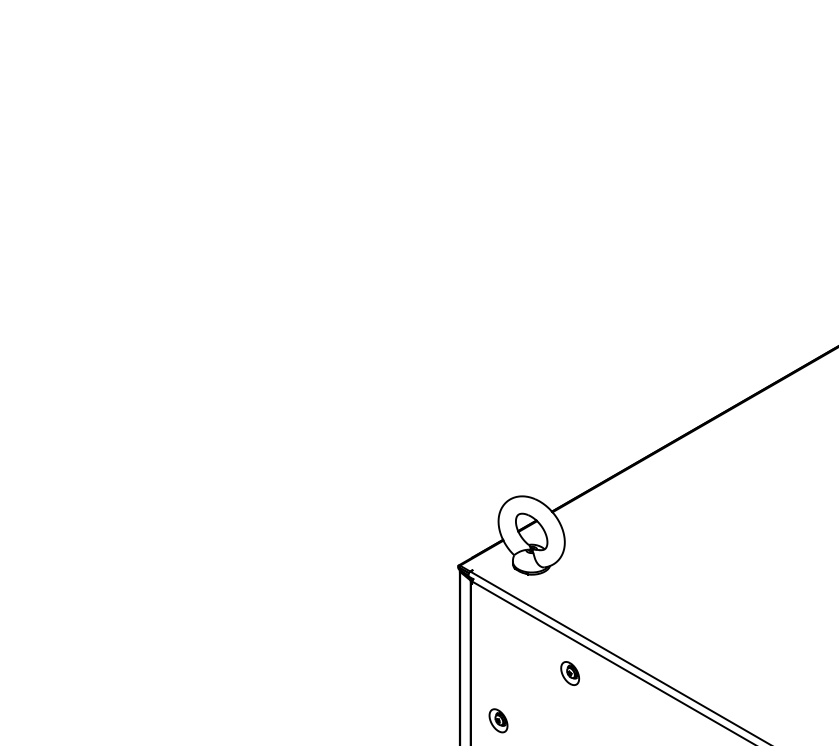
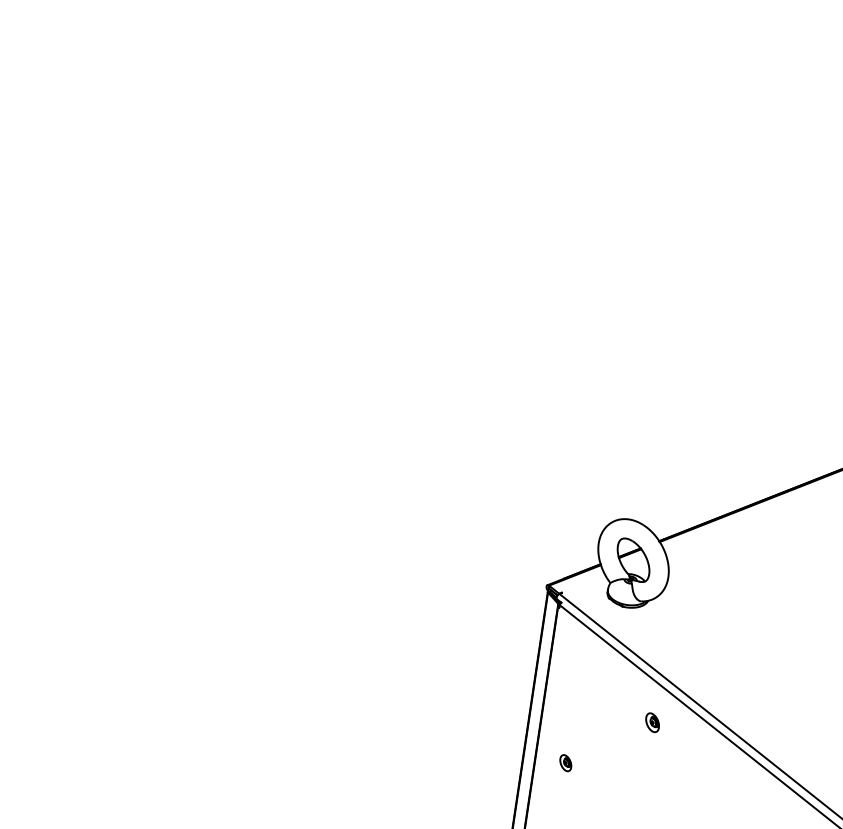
part: (569, 673) -> (651, 722), size x0.7
part: (498, 720) -> (565, 762), size x0.6

